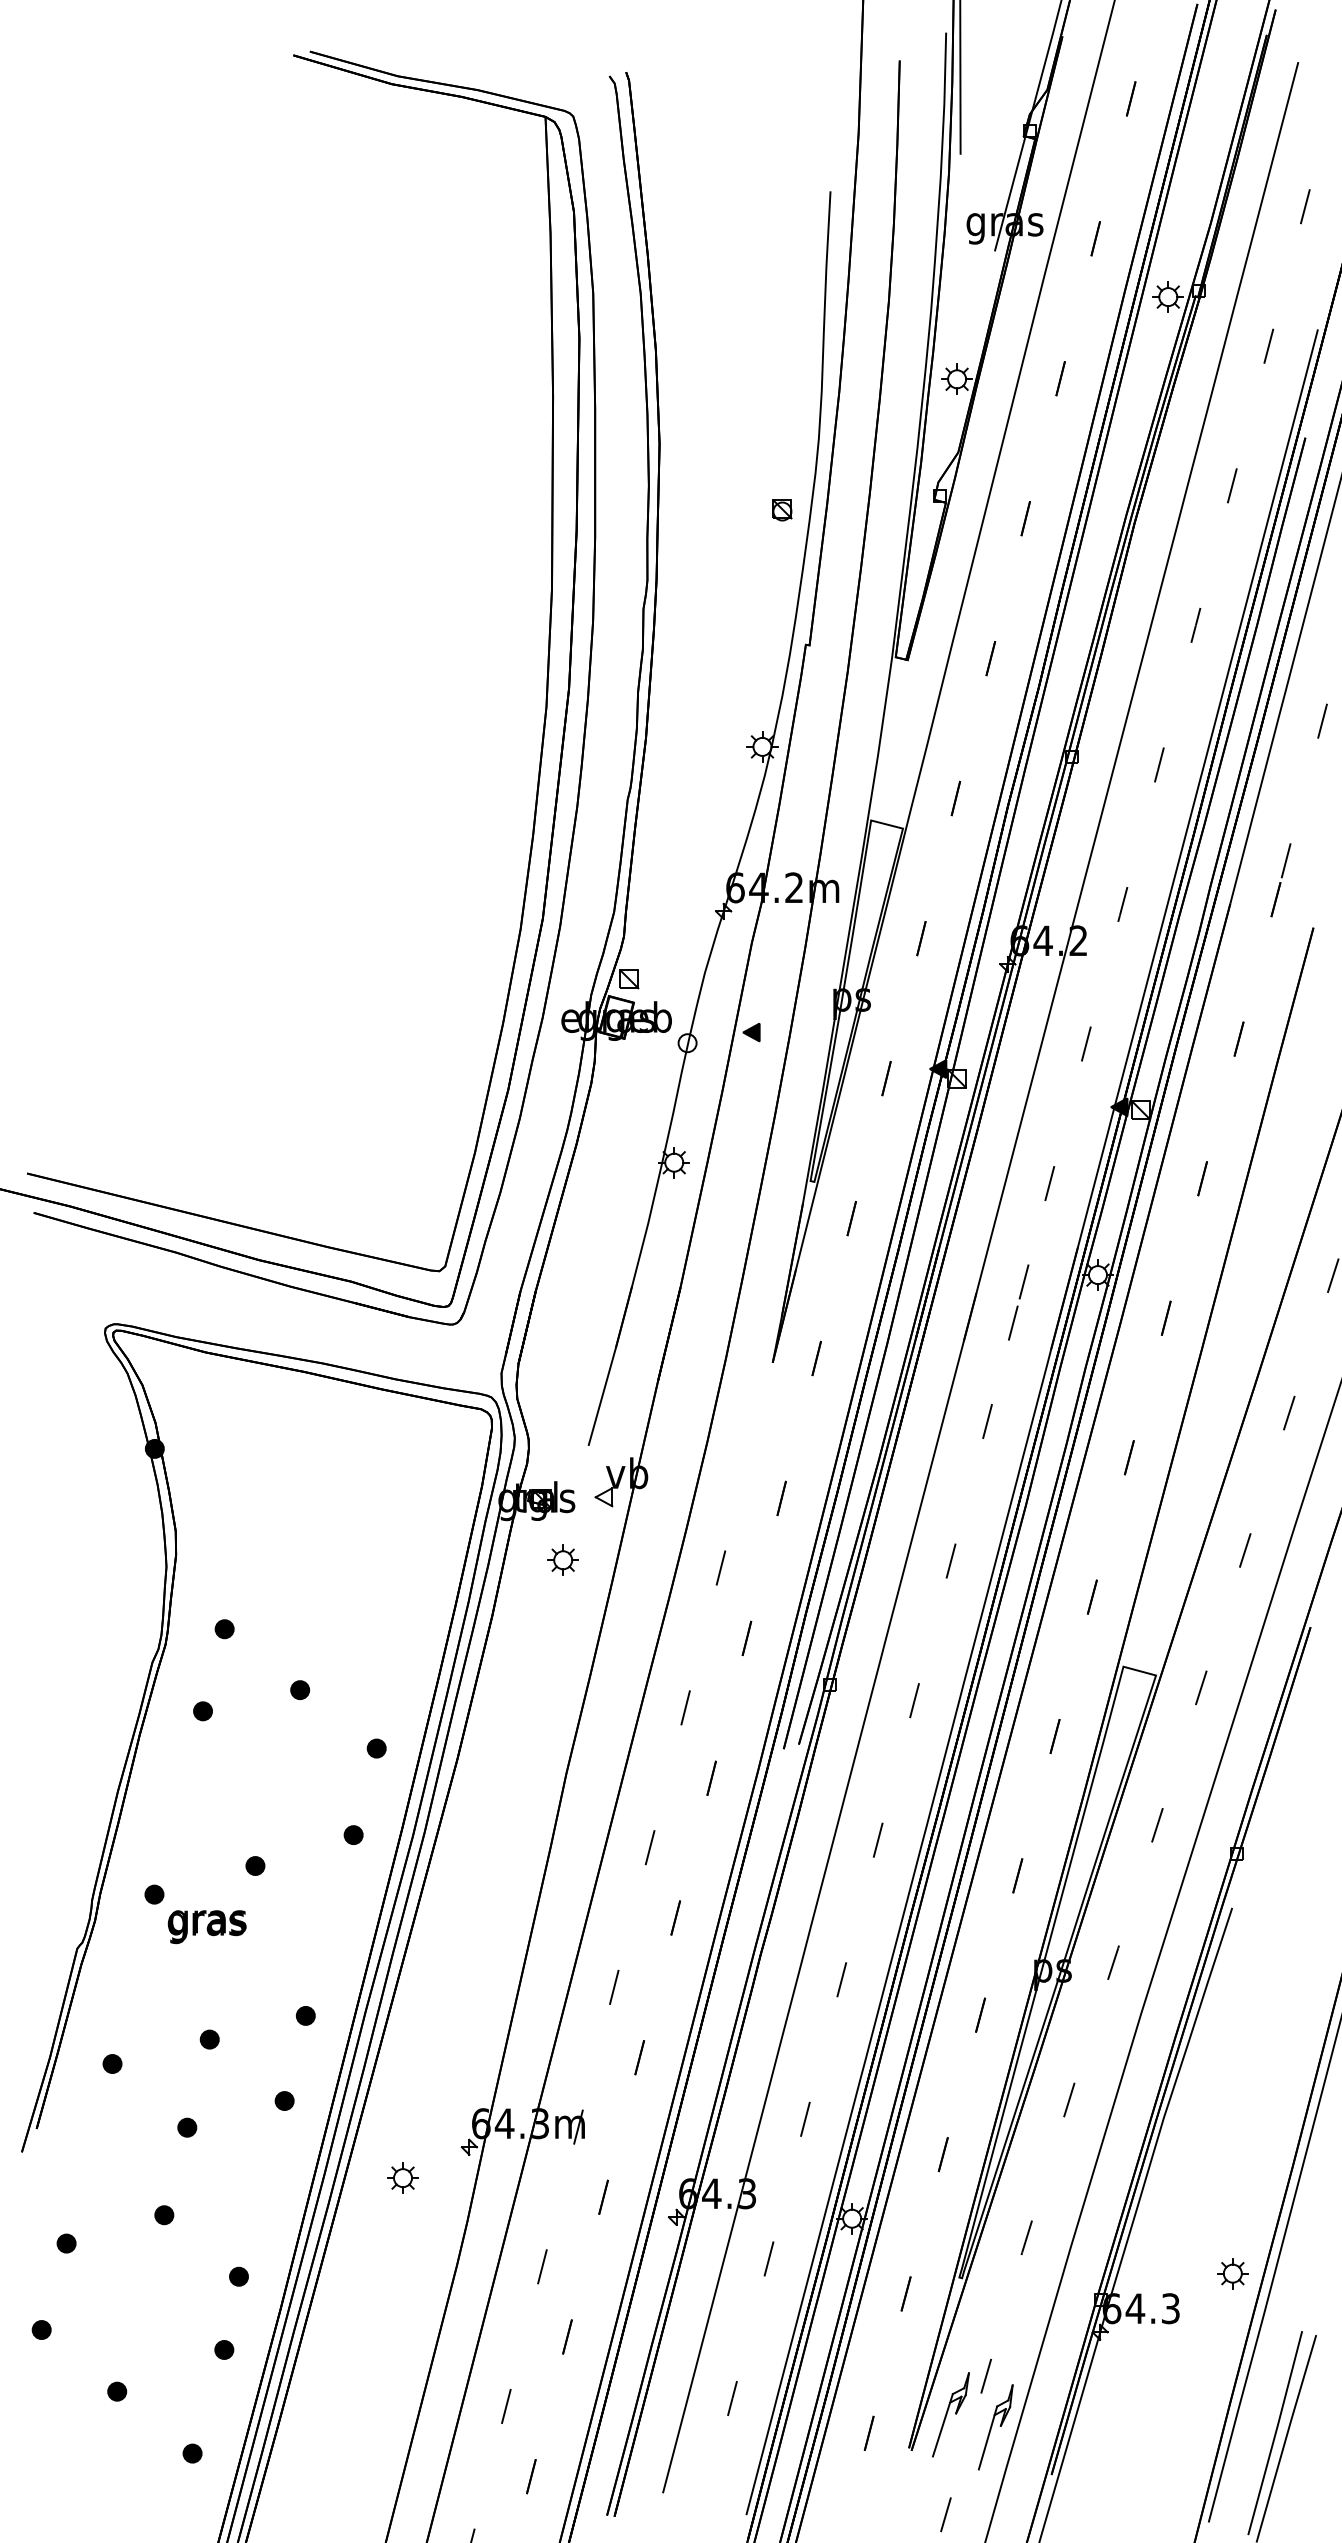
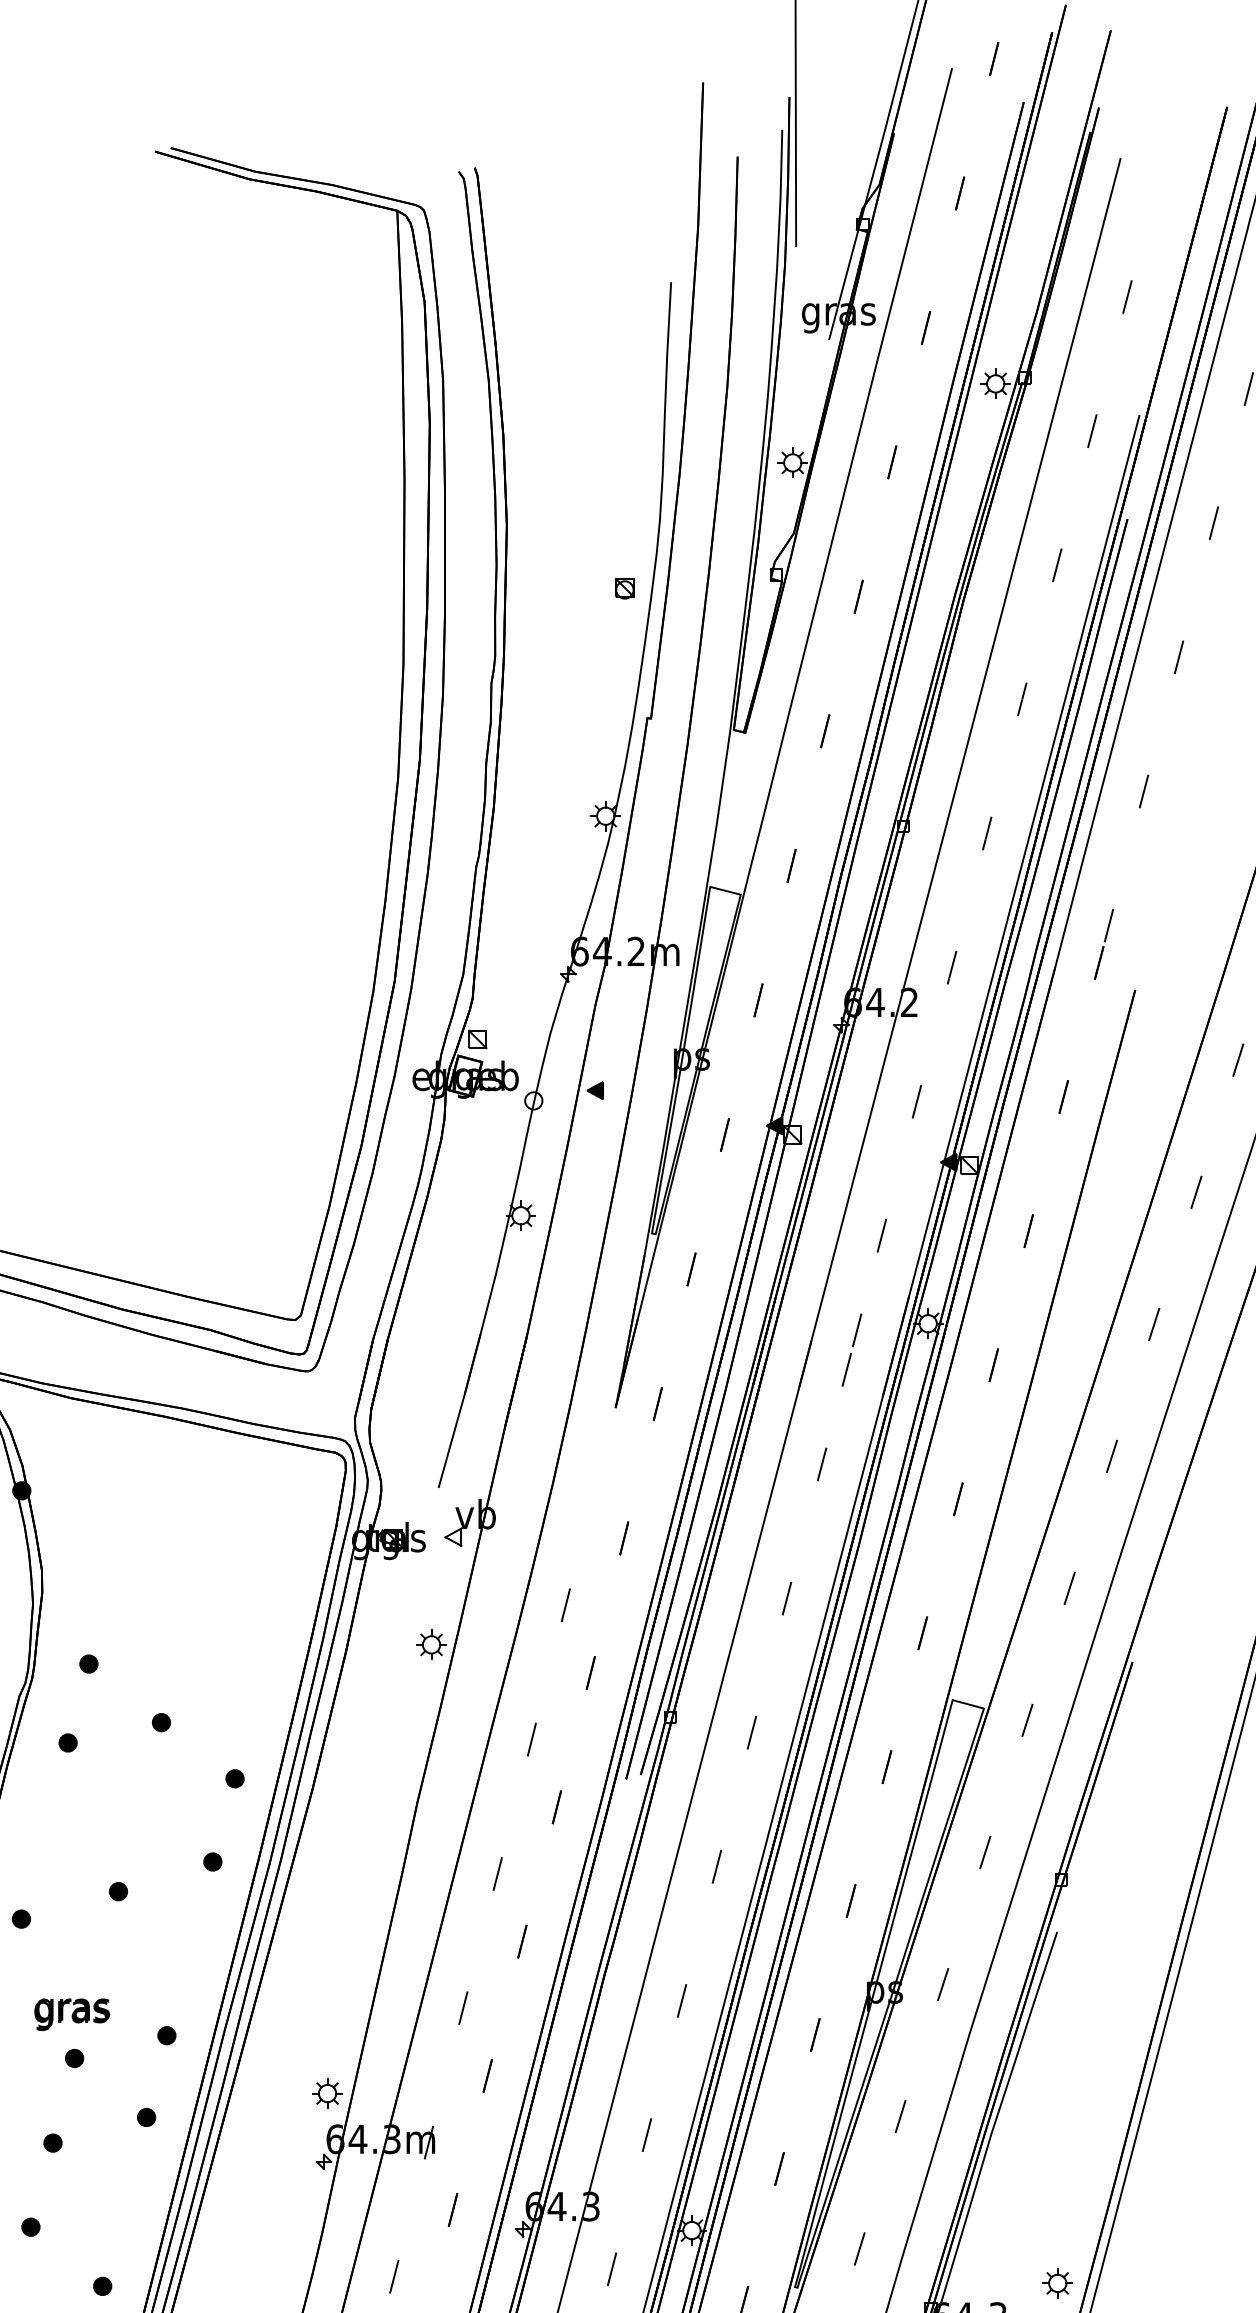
part: (562, 1559) -> (430, 1644), moved
text: (206, 1927) -> (71, 2015), moved
part: (402, 2177) -> (327, 2092), moved

